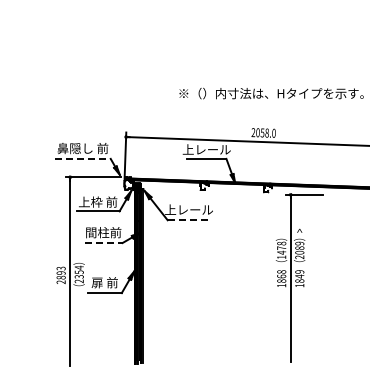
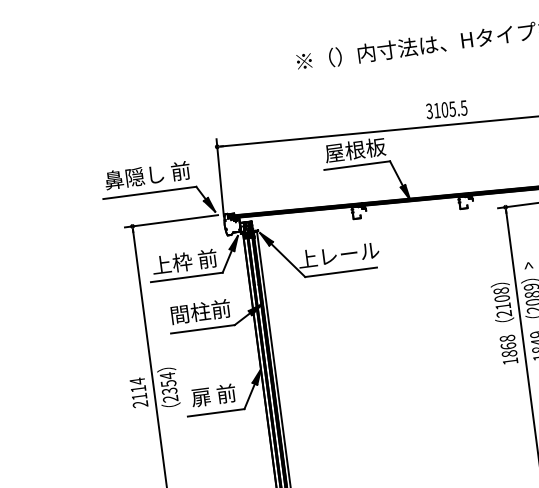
text: (263, 132) -> (446, 108), 2058.0 -> 3105.5
text: (206, 149) -> (354, 149), 上レール -> 屋根板
line: (82, 158) -> (148, 192), dashed -> solid
line: (189, 220) -> (341, 272), dashed -> solid
line: (104, 243) -> (204, 329), dashed -> solid
text: (281, 252) -> (502, 305), 1478 -> 2108
text: (60, 272) -> (137, 388), 2893 -> 2114

